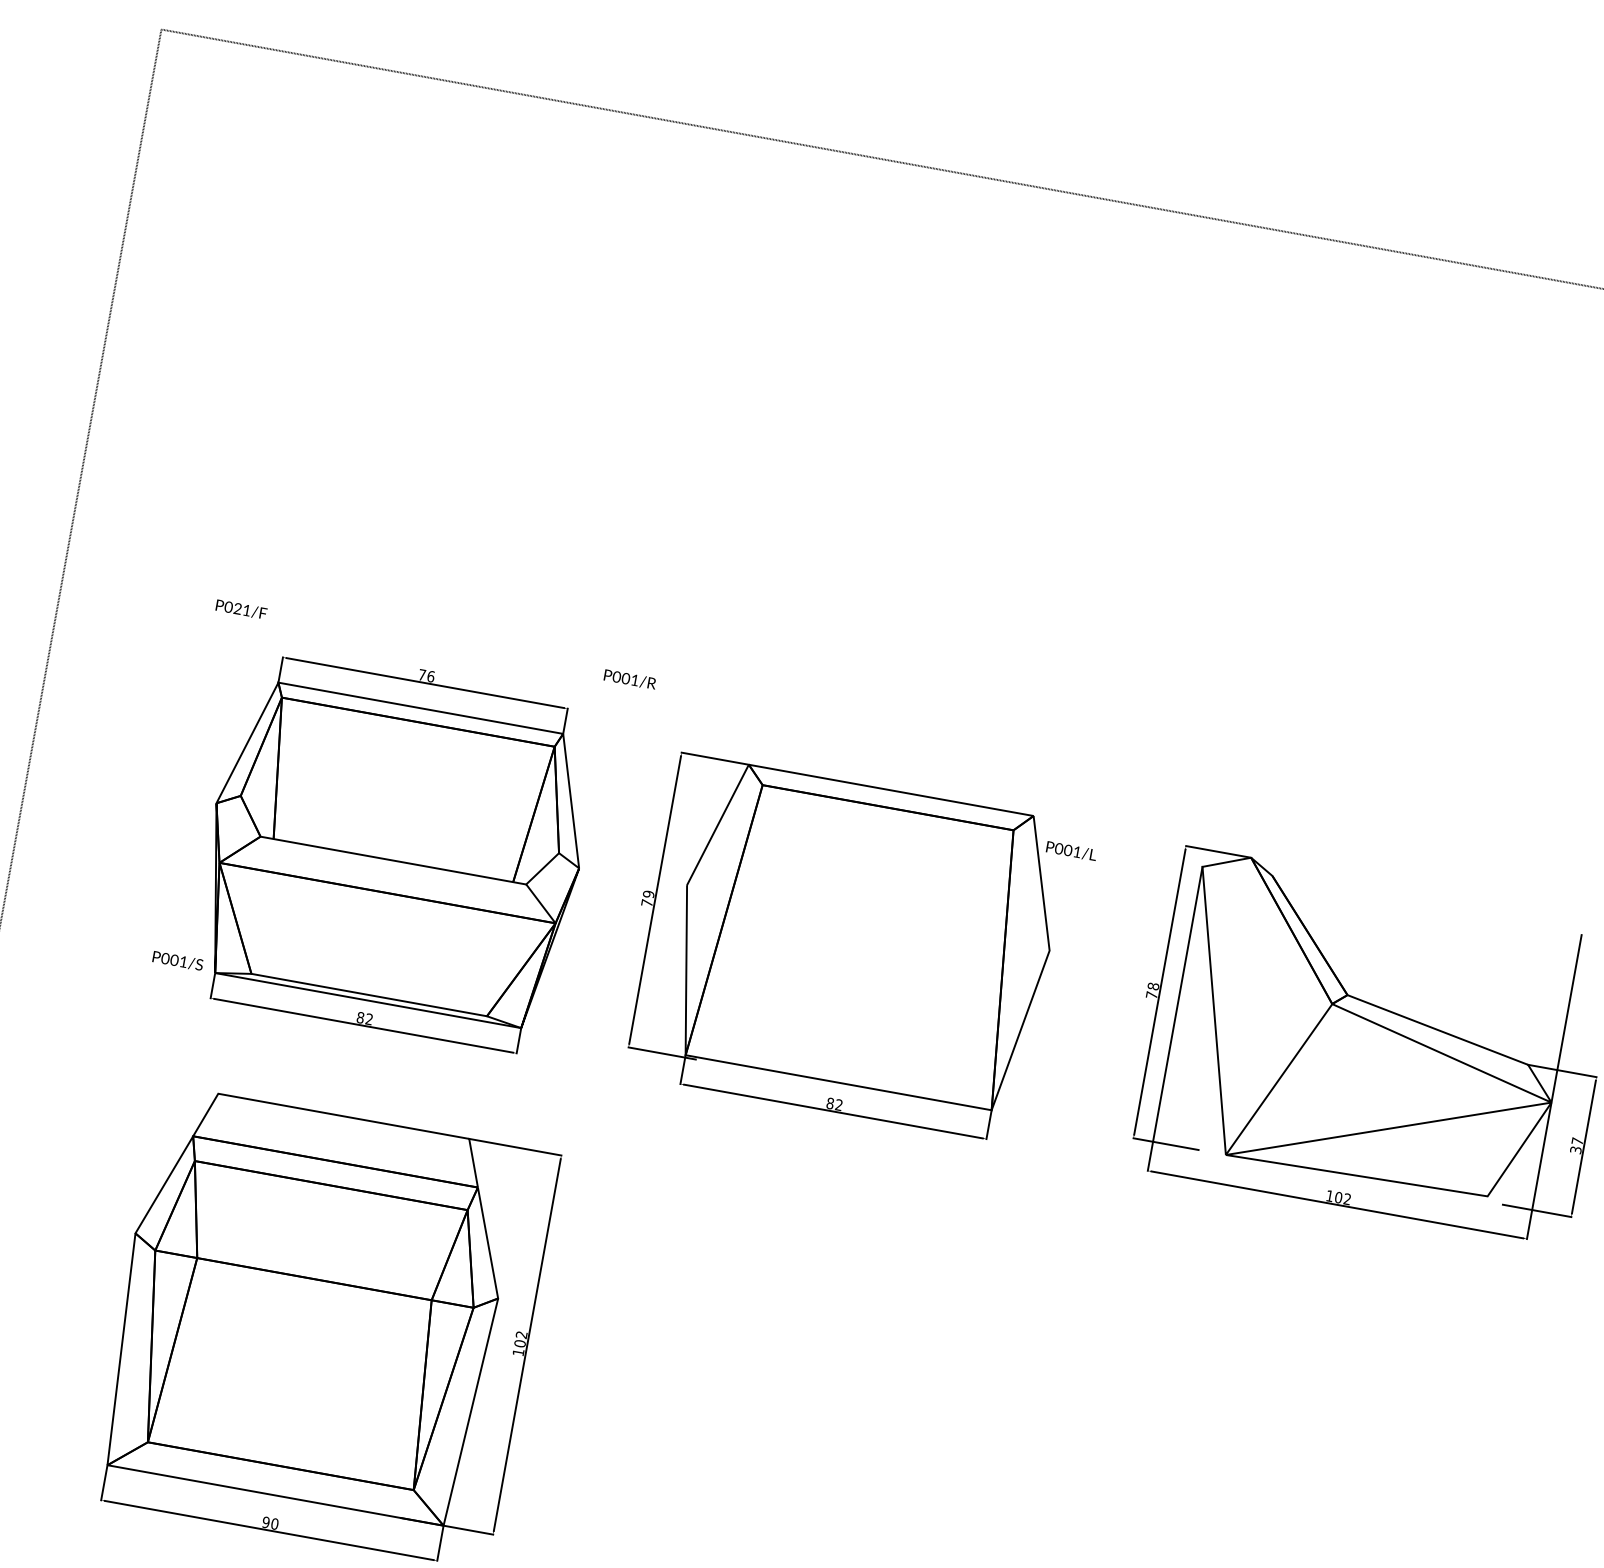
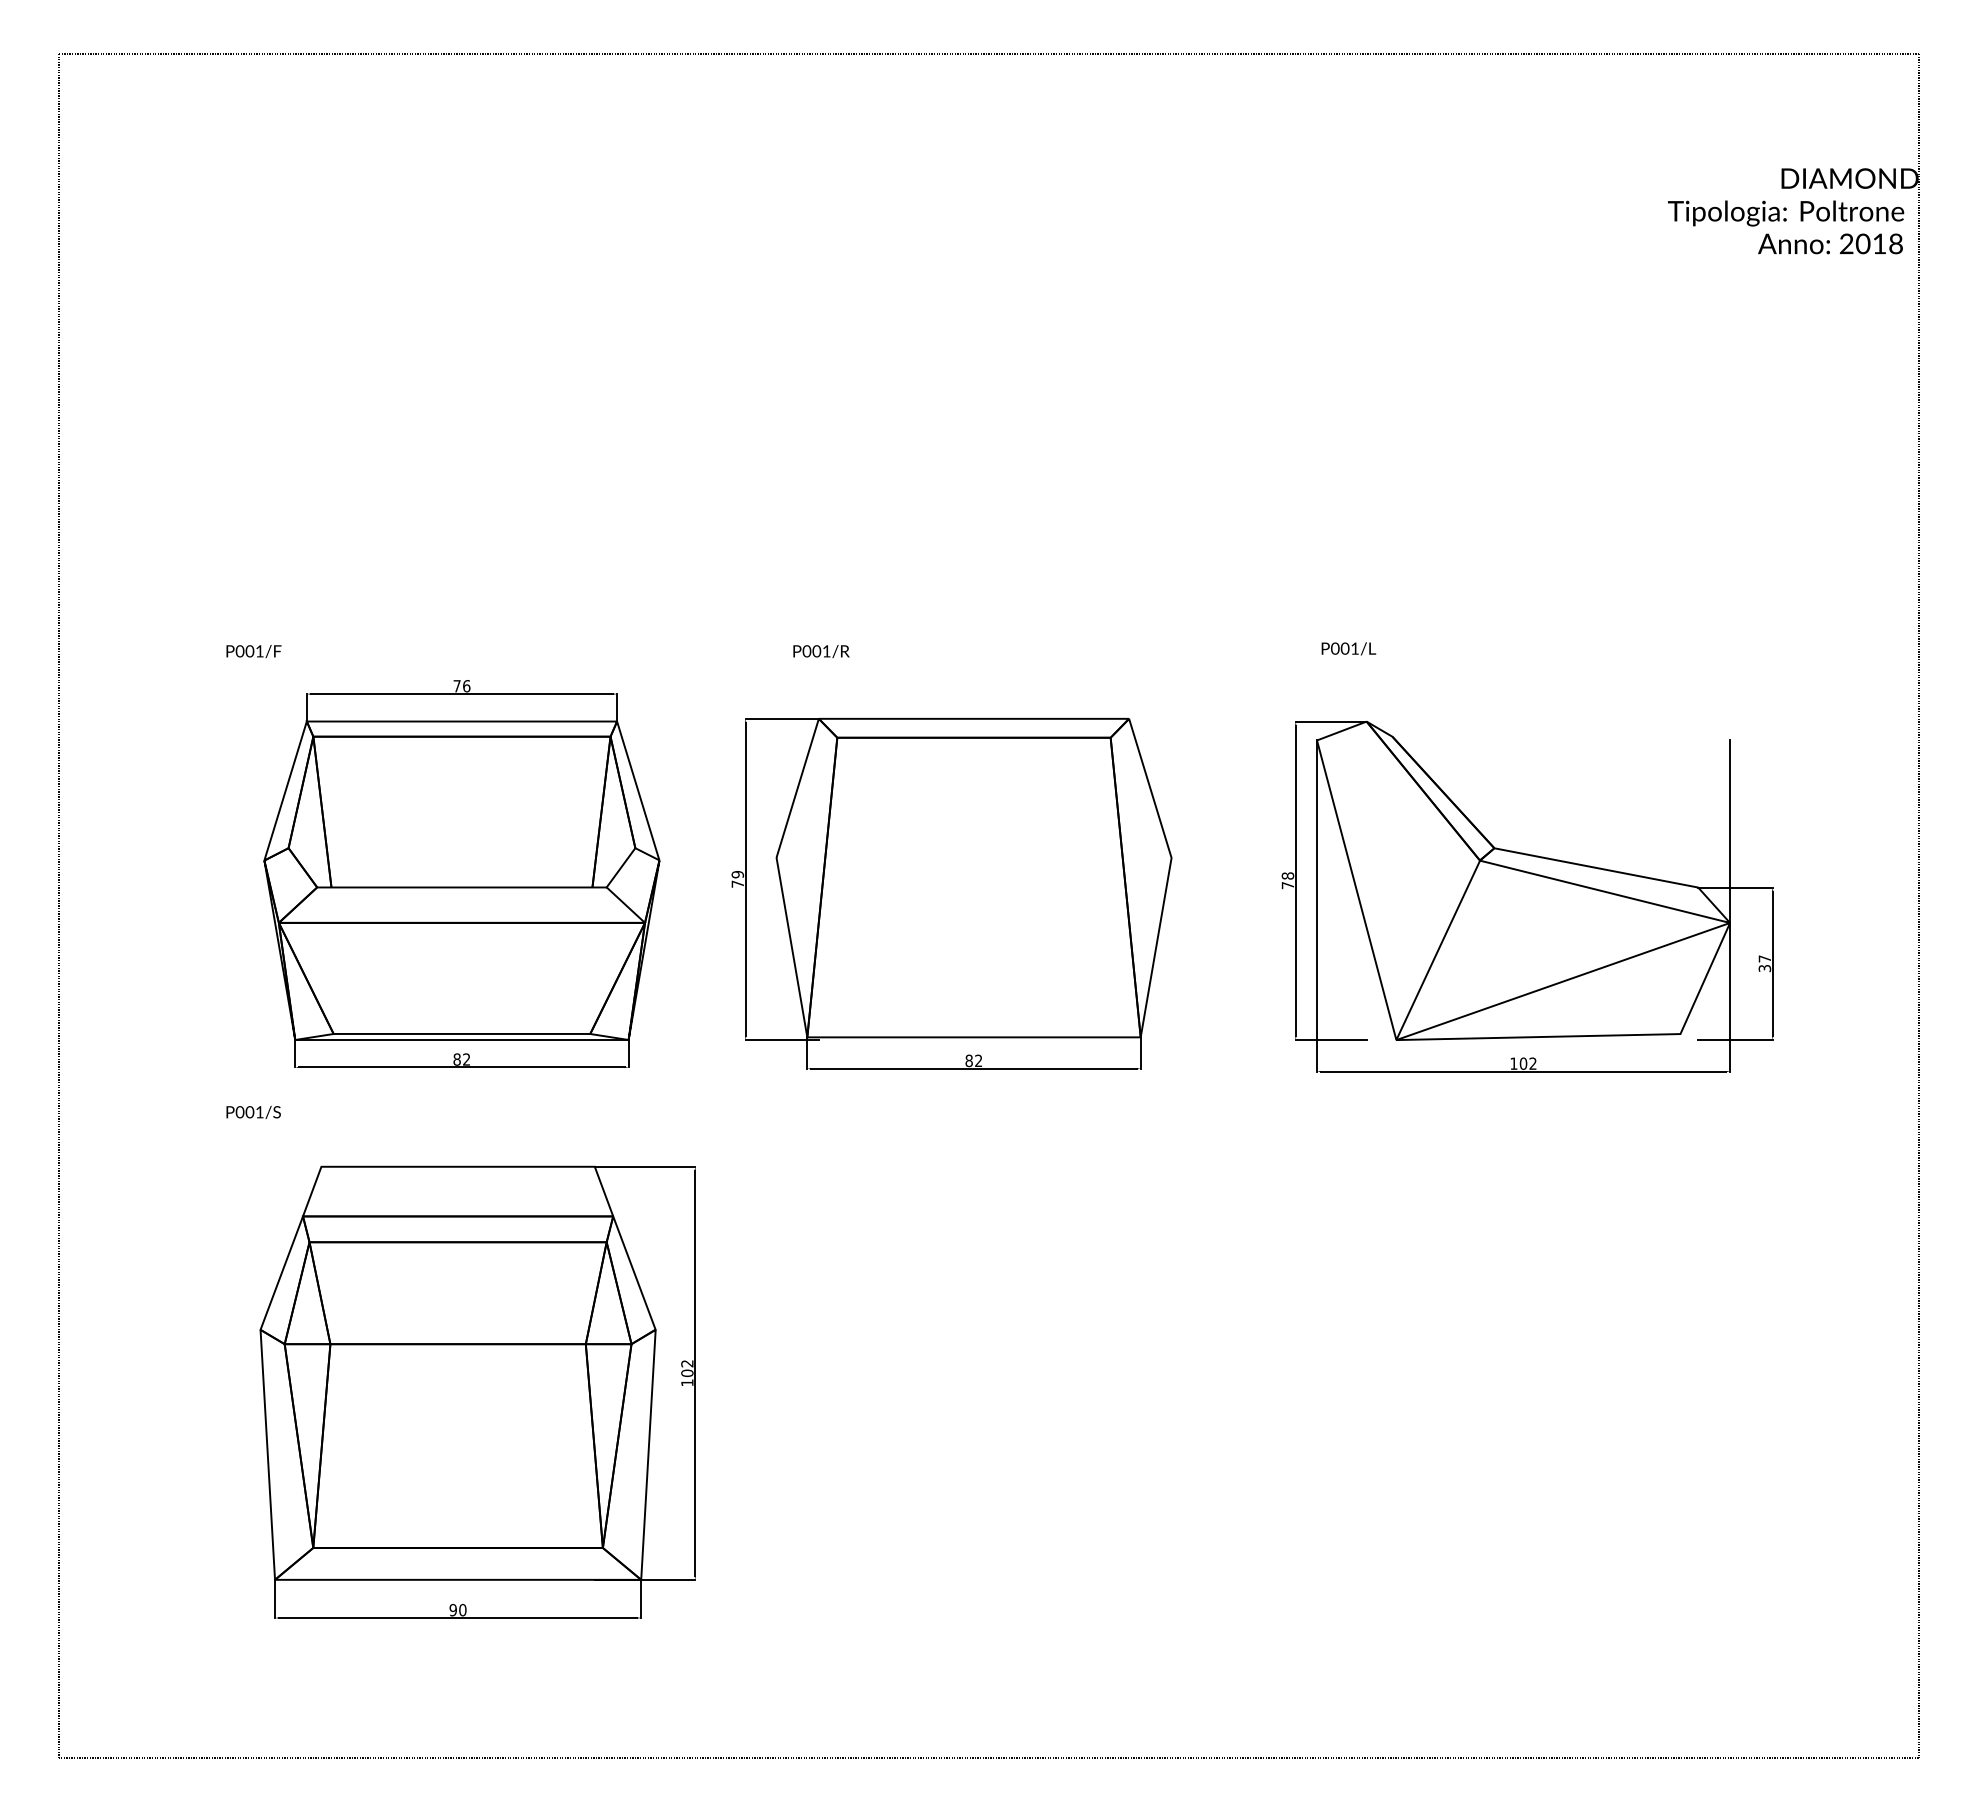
text: (237, 609) -> (249, 652), P021/F -> P001/F
text: (630, 679) -> (821, 651), moved
text: (1071, 850) -> (1348, 648), moved
text: (177, 960) -> (253, 1111), moved

